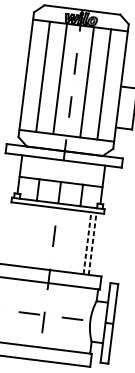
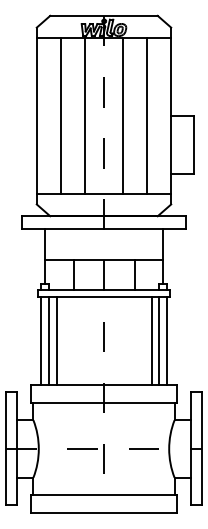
line: (9, 233) -> (41, 340), added
line: (15, 234) -> (49, 340), added
line: (20, 234) -> (56, 340), added
line: (87, 243) -> (151, 340), dashed -> solid
line: (92, 243) -> (158, 340), dashed -> solid
line: (97, 244) -> (166, 340), added

